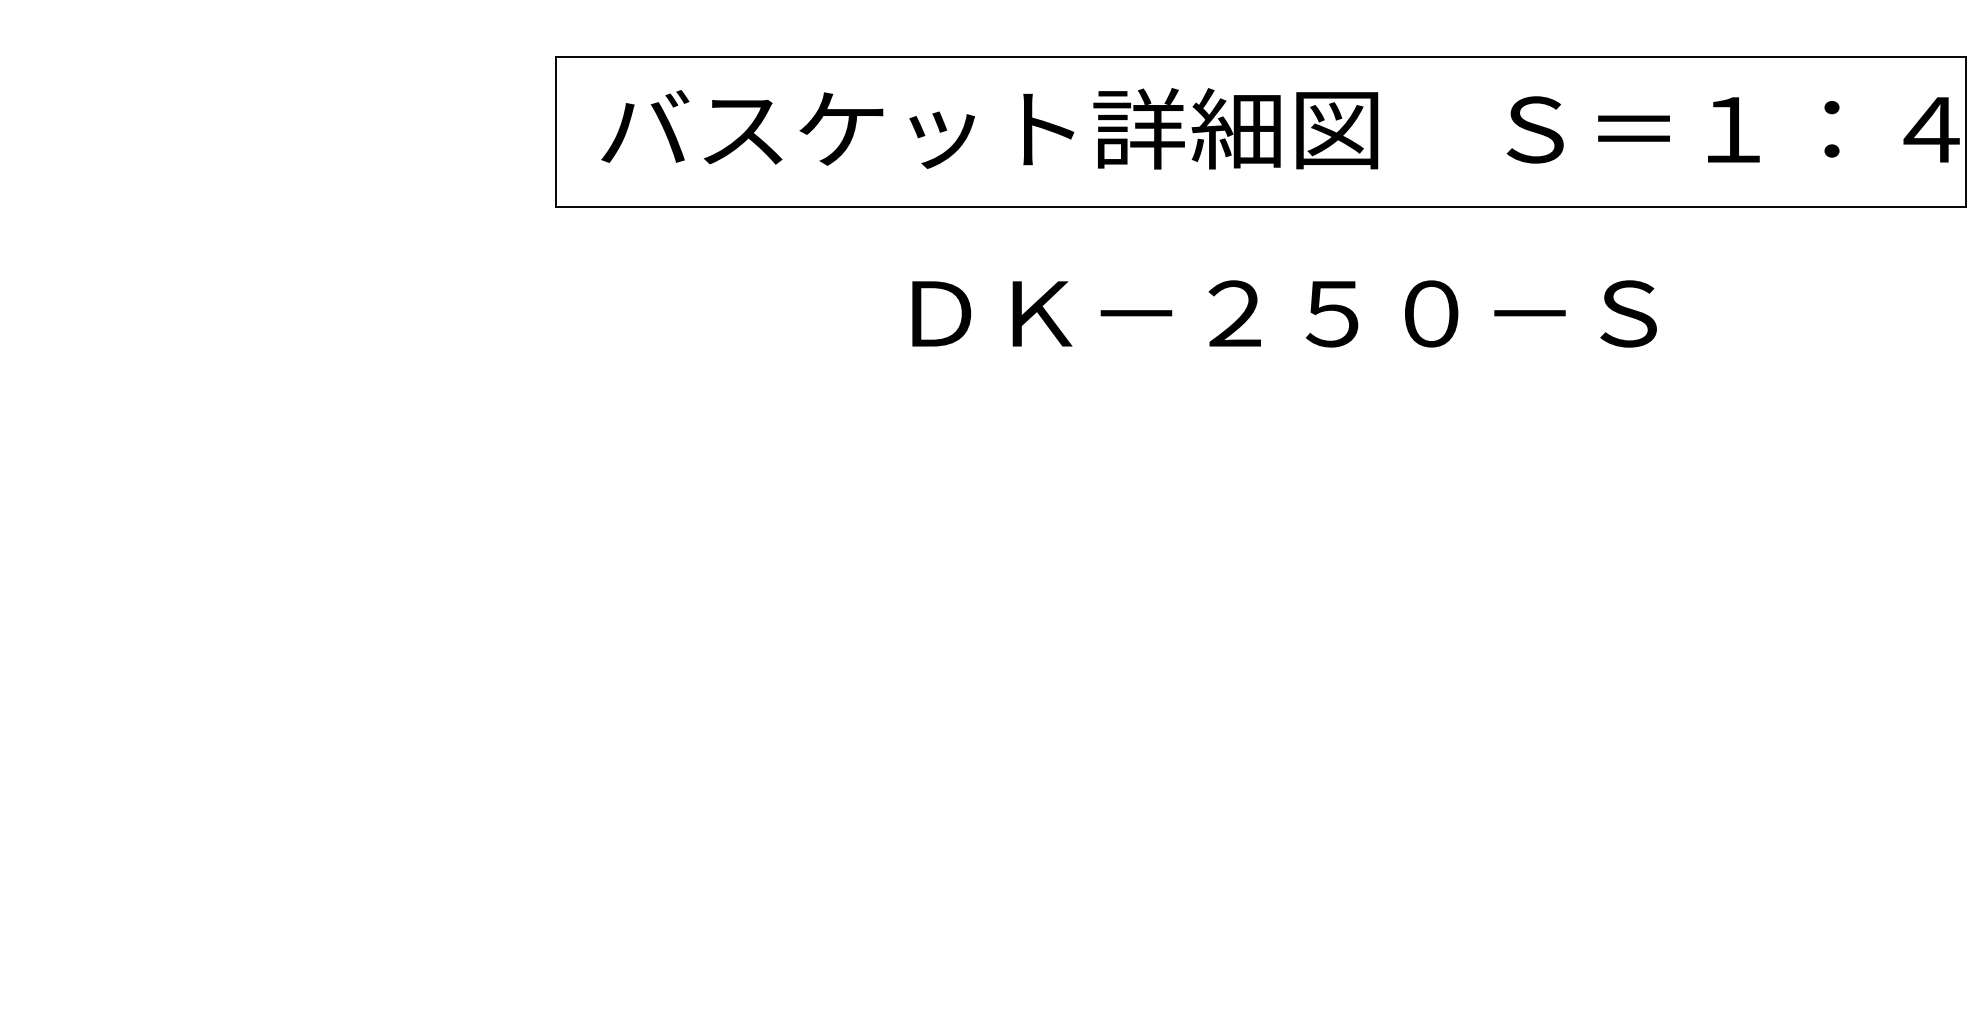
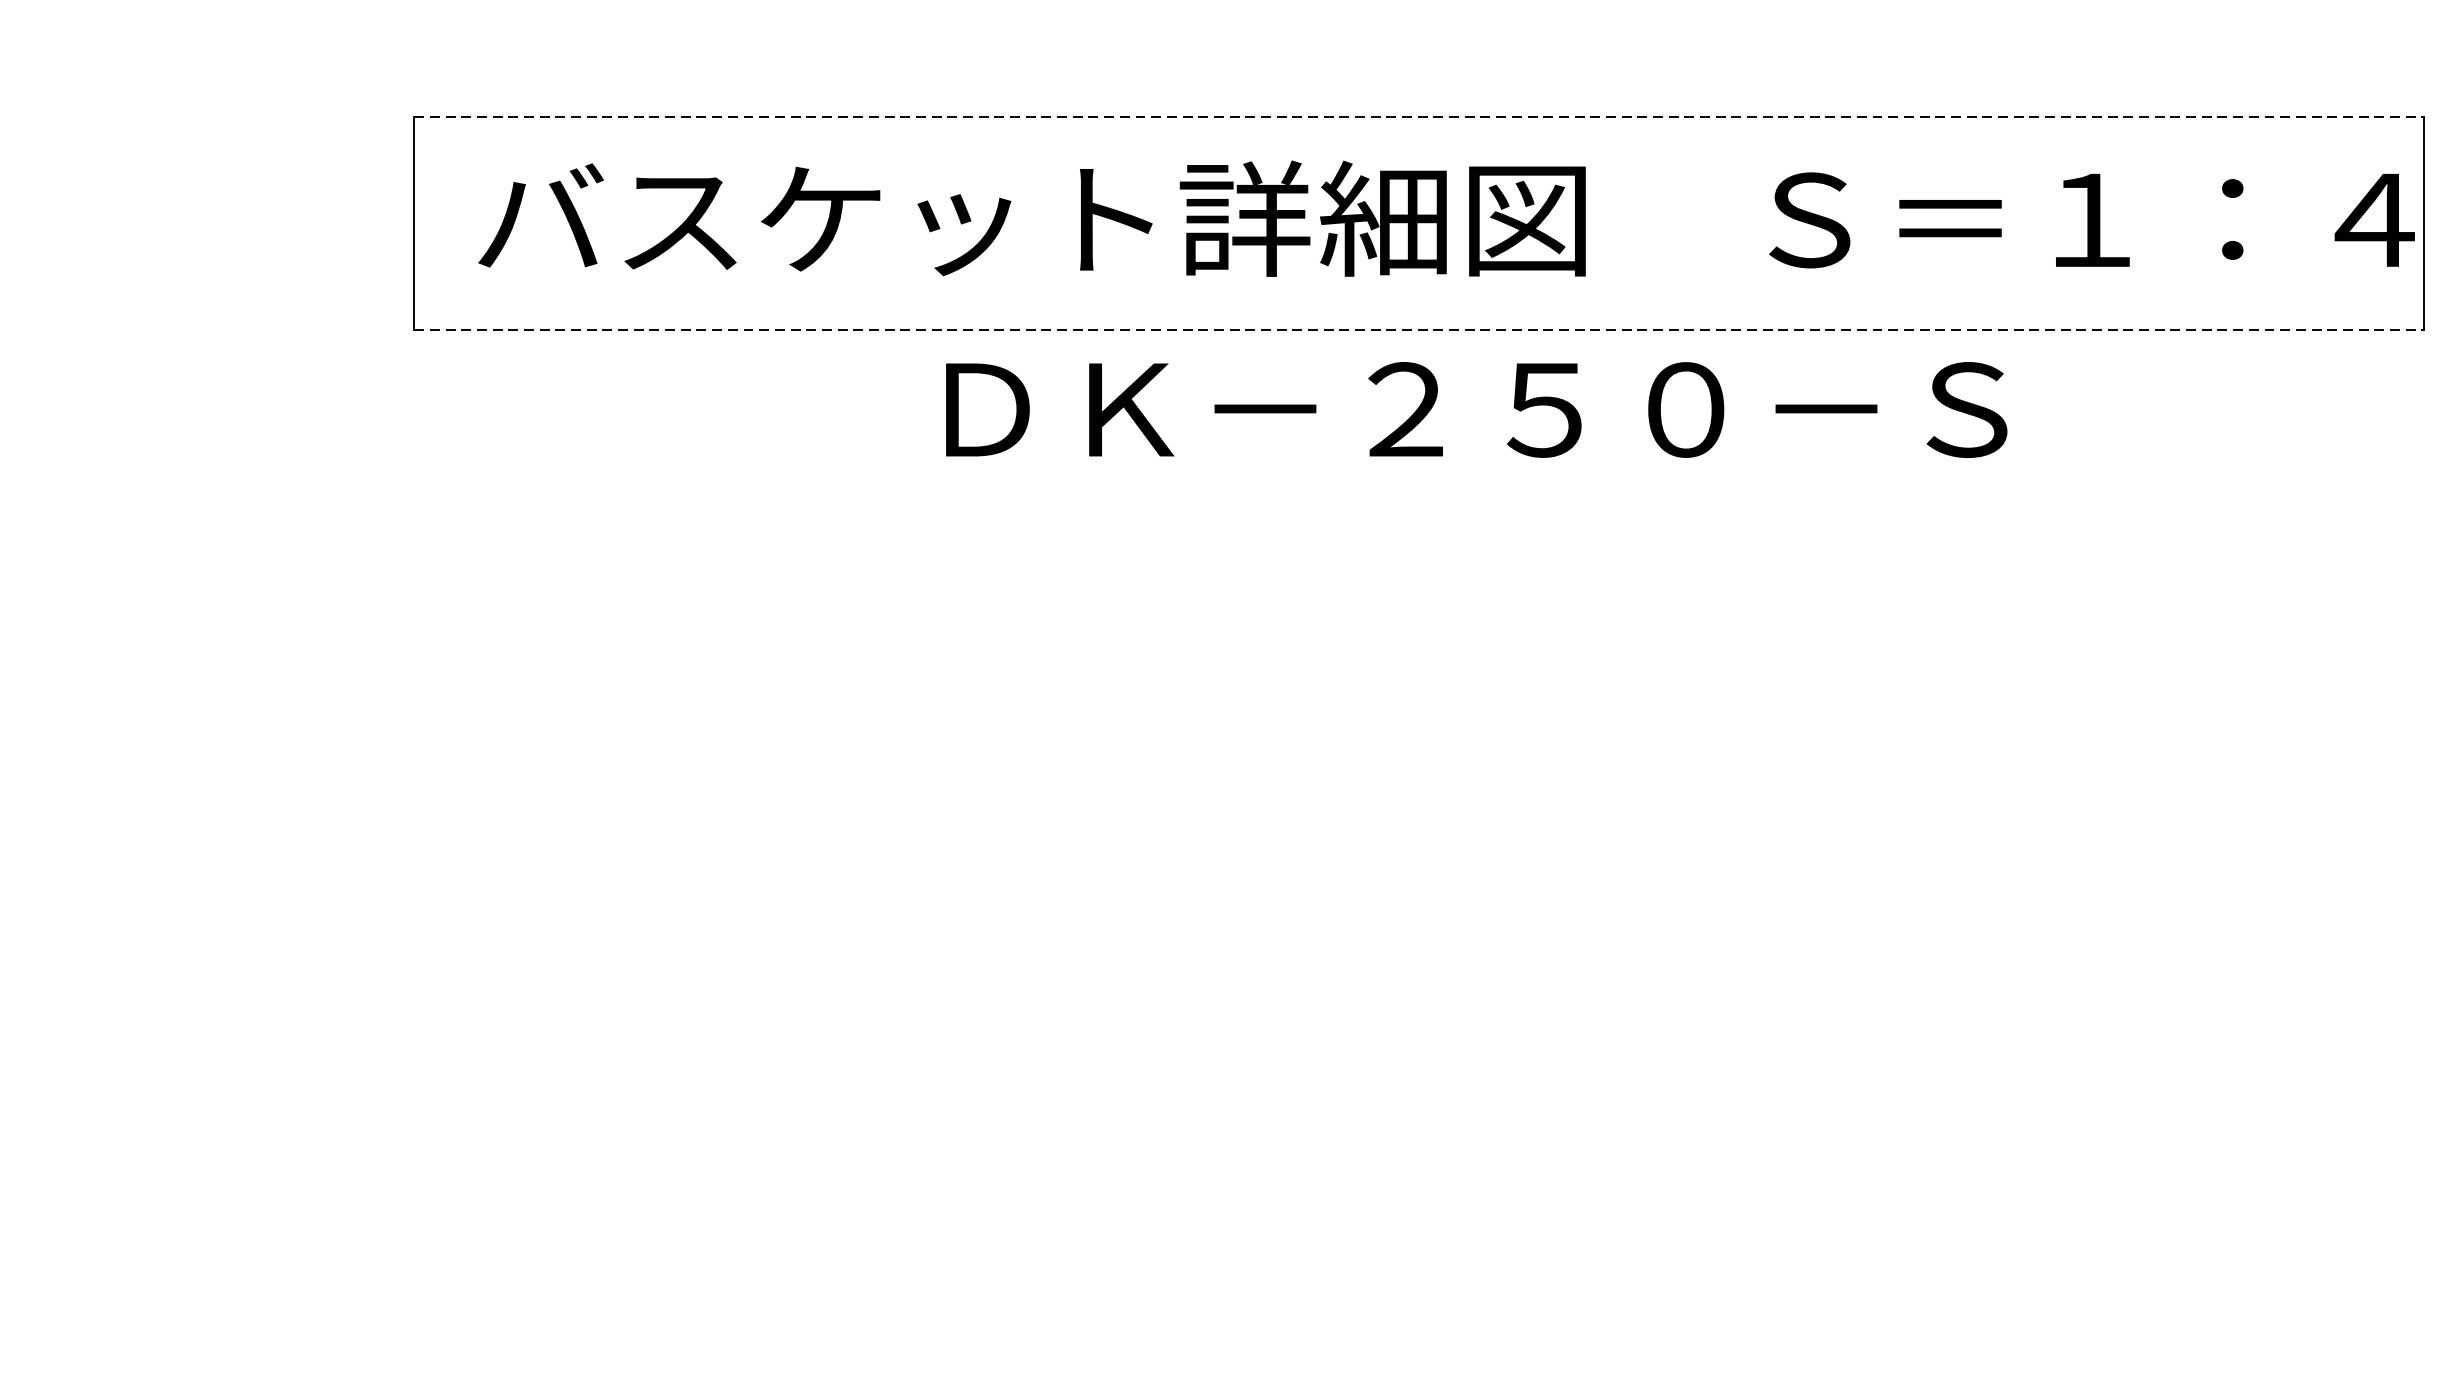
line: (1261, 57) -> (1419, 117), solid -> dashed
line: (1261, 206) -> (1419, 329), solid -> dashed
text: (1284, 313) -> (1476, 409), moved

